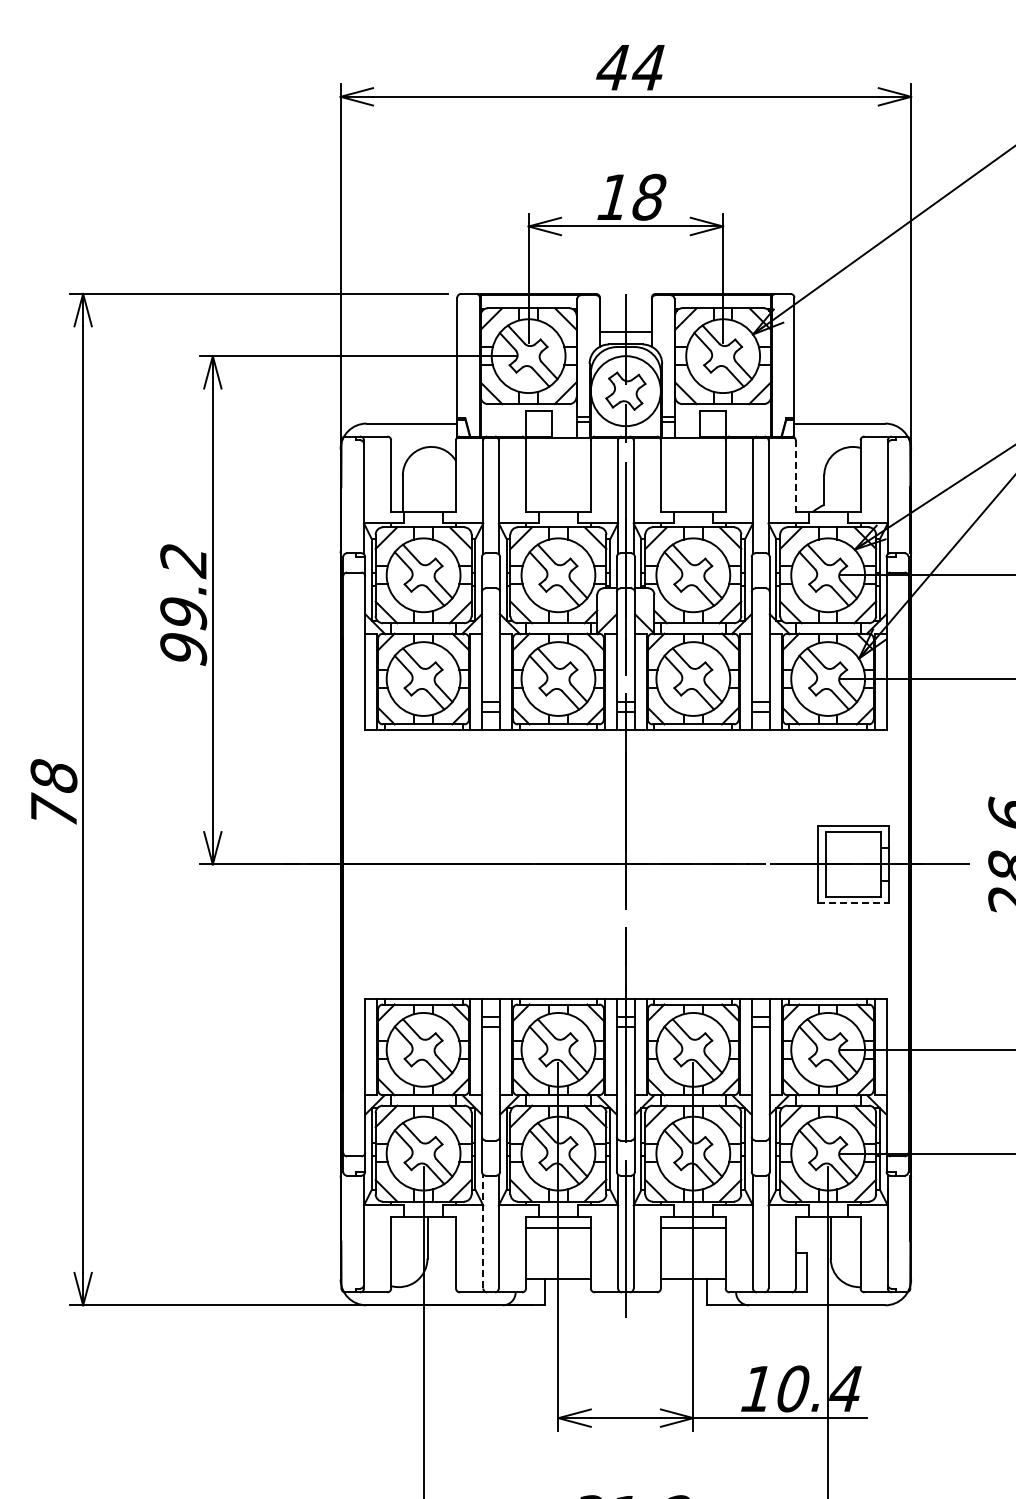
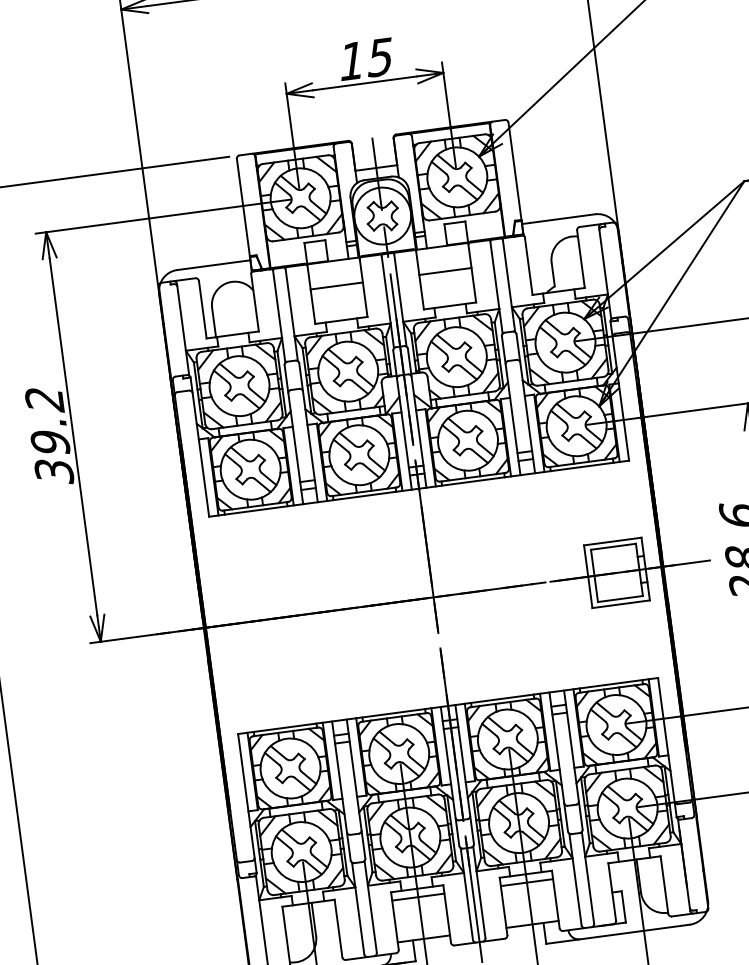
text: (648, 196) -> (380, 56), 18 -> 15
line: (558, 468) -> (336, 285), added
line: (692, 468) -> (444, 271), added
line: (795, 476) -> (528, 266), dashed -> solid
text: (183, 649) -> (54, 471), 99.2 -> 39.2
line: (853, 903) -> (621, 604), dashed -> solid
line: (483, 1231) -> (358, 908), dashed -> solid

